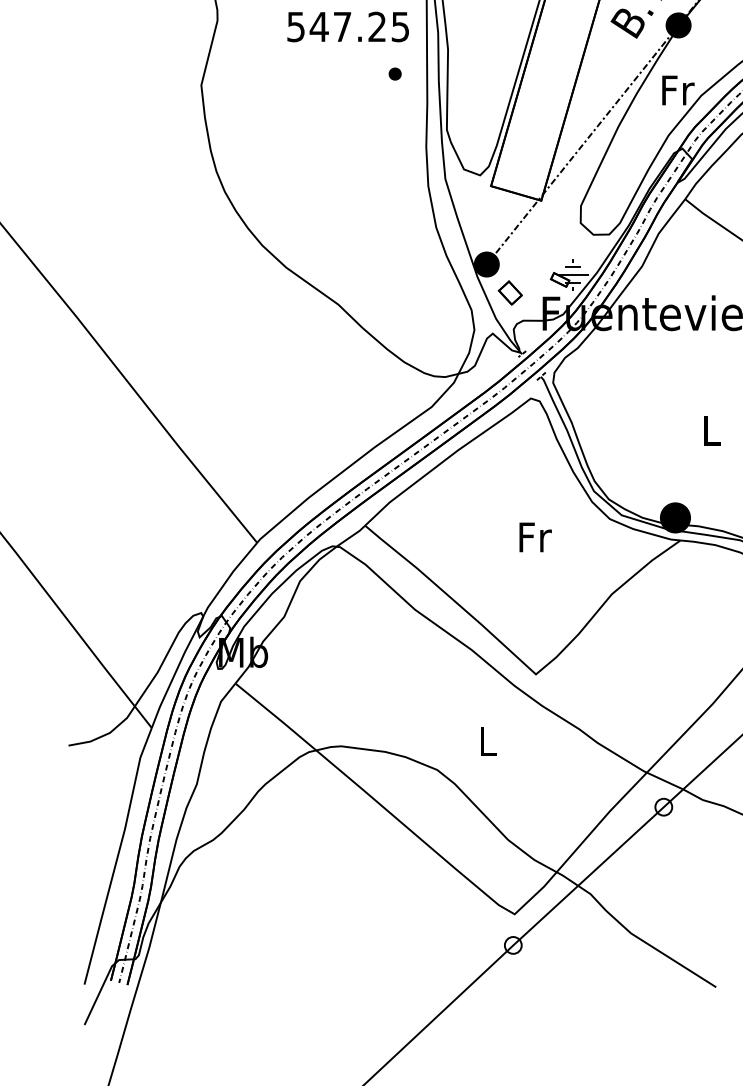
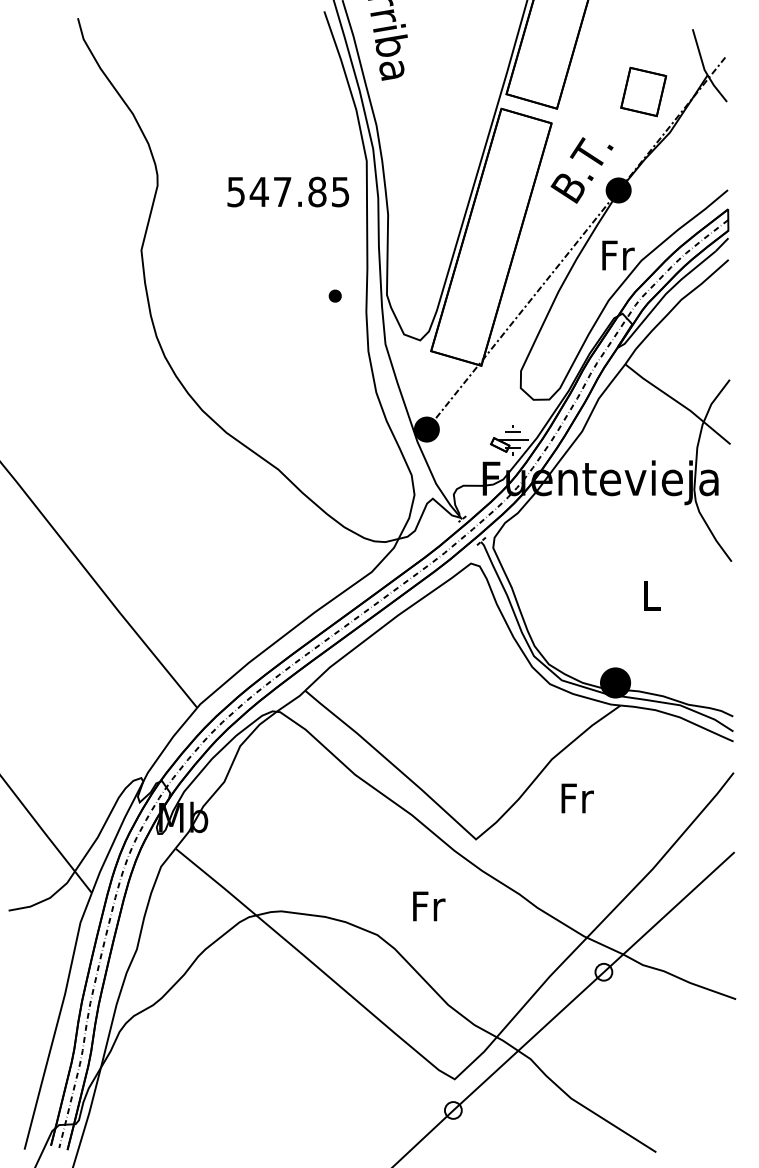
text: (377, 26) -> (317, 191), 547.25 -> 547.85
part: (394, 73) -> (334, 295), moved
part: (509, 292) -> (449, 457), removed
text: (535, 537) -> (577, 798), moved
text: (489, 741) -> (429, 906), L -> Fr

